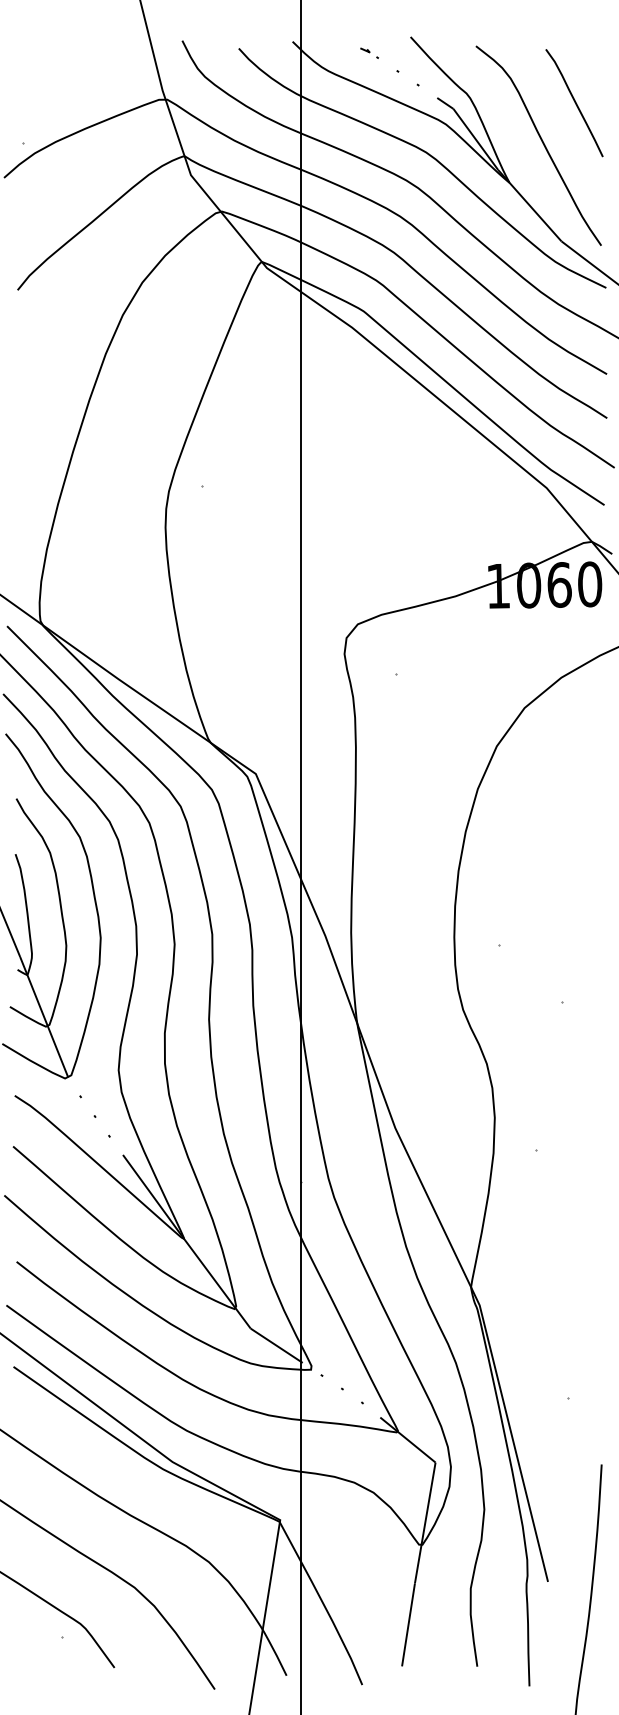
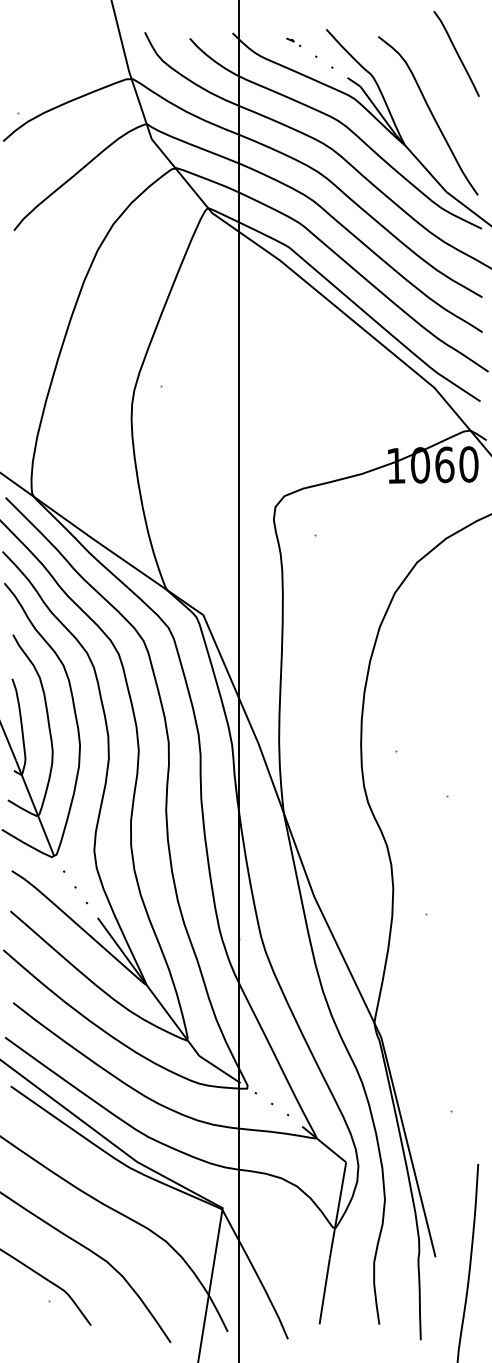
curve: (574, 102) -> (456, 53), moved

